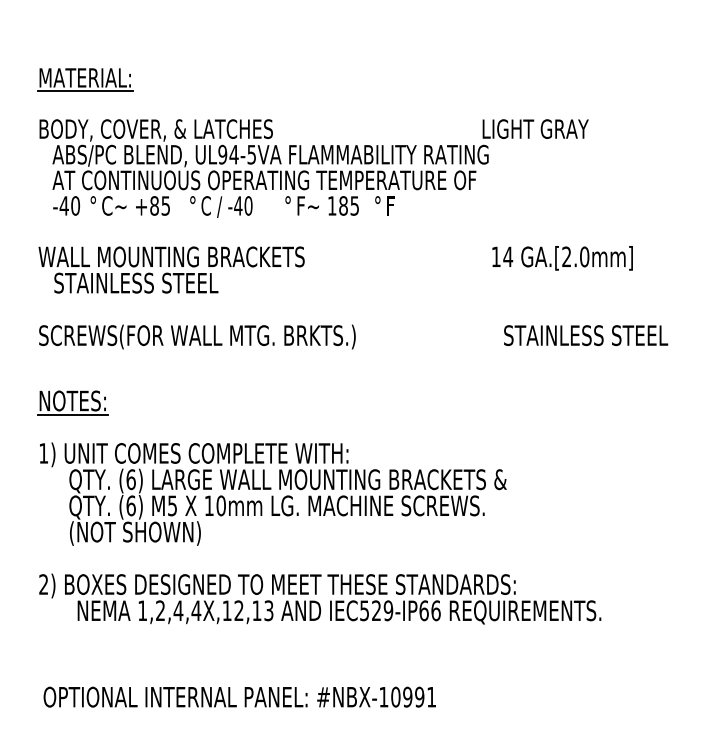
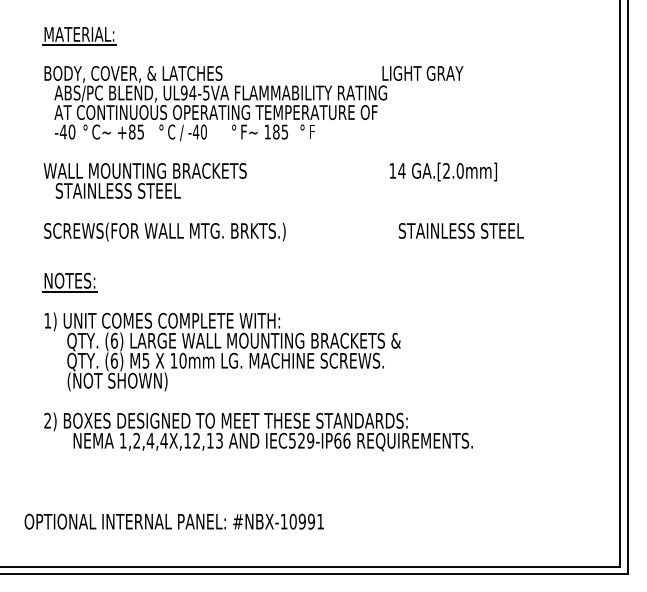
text: (238, 696) -> (173, 521), moved

